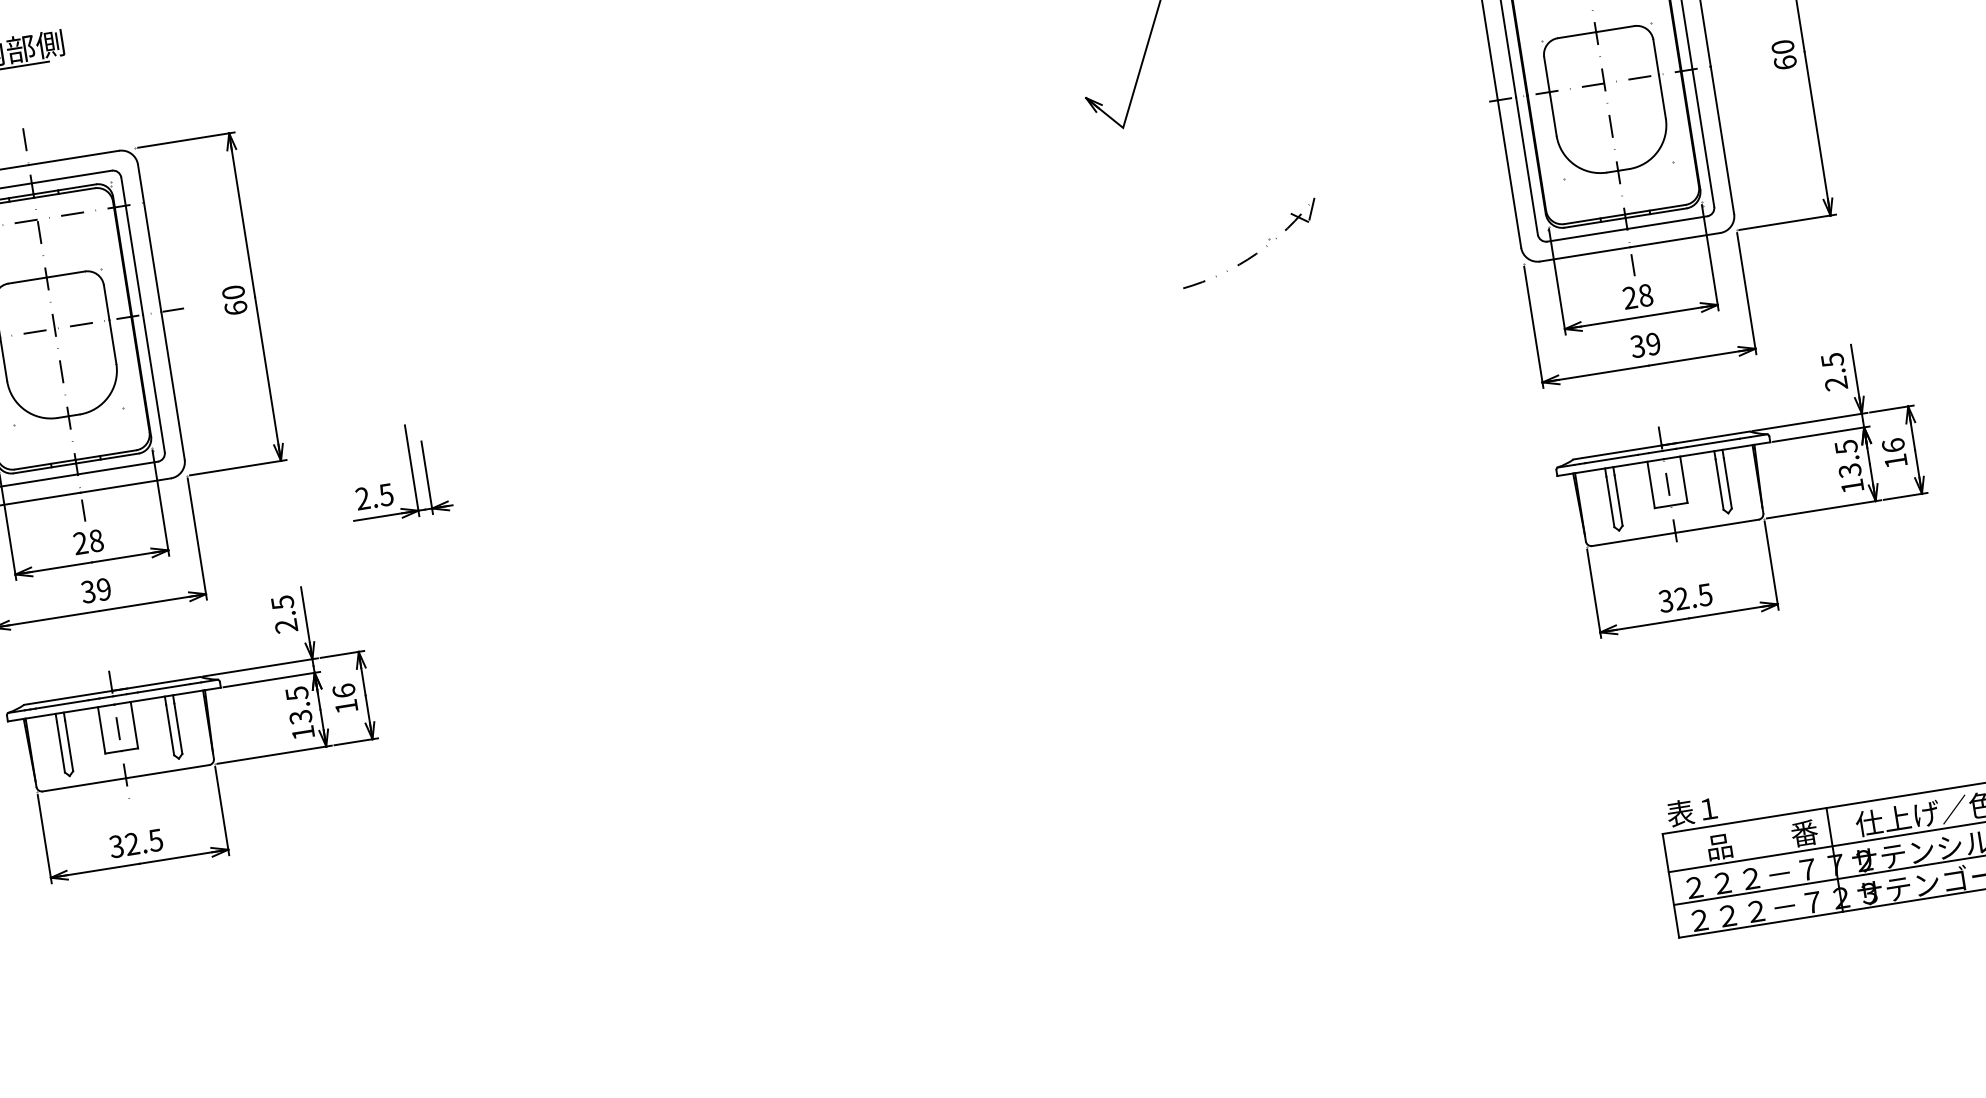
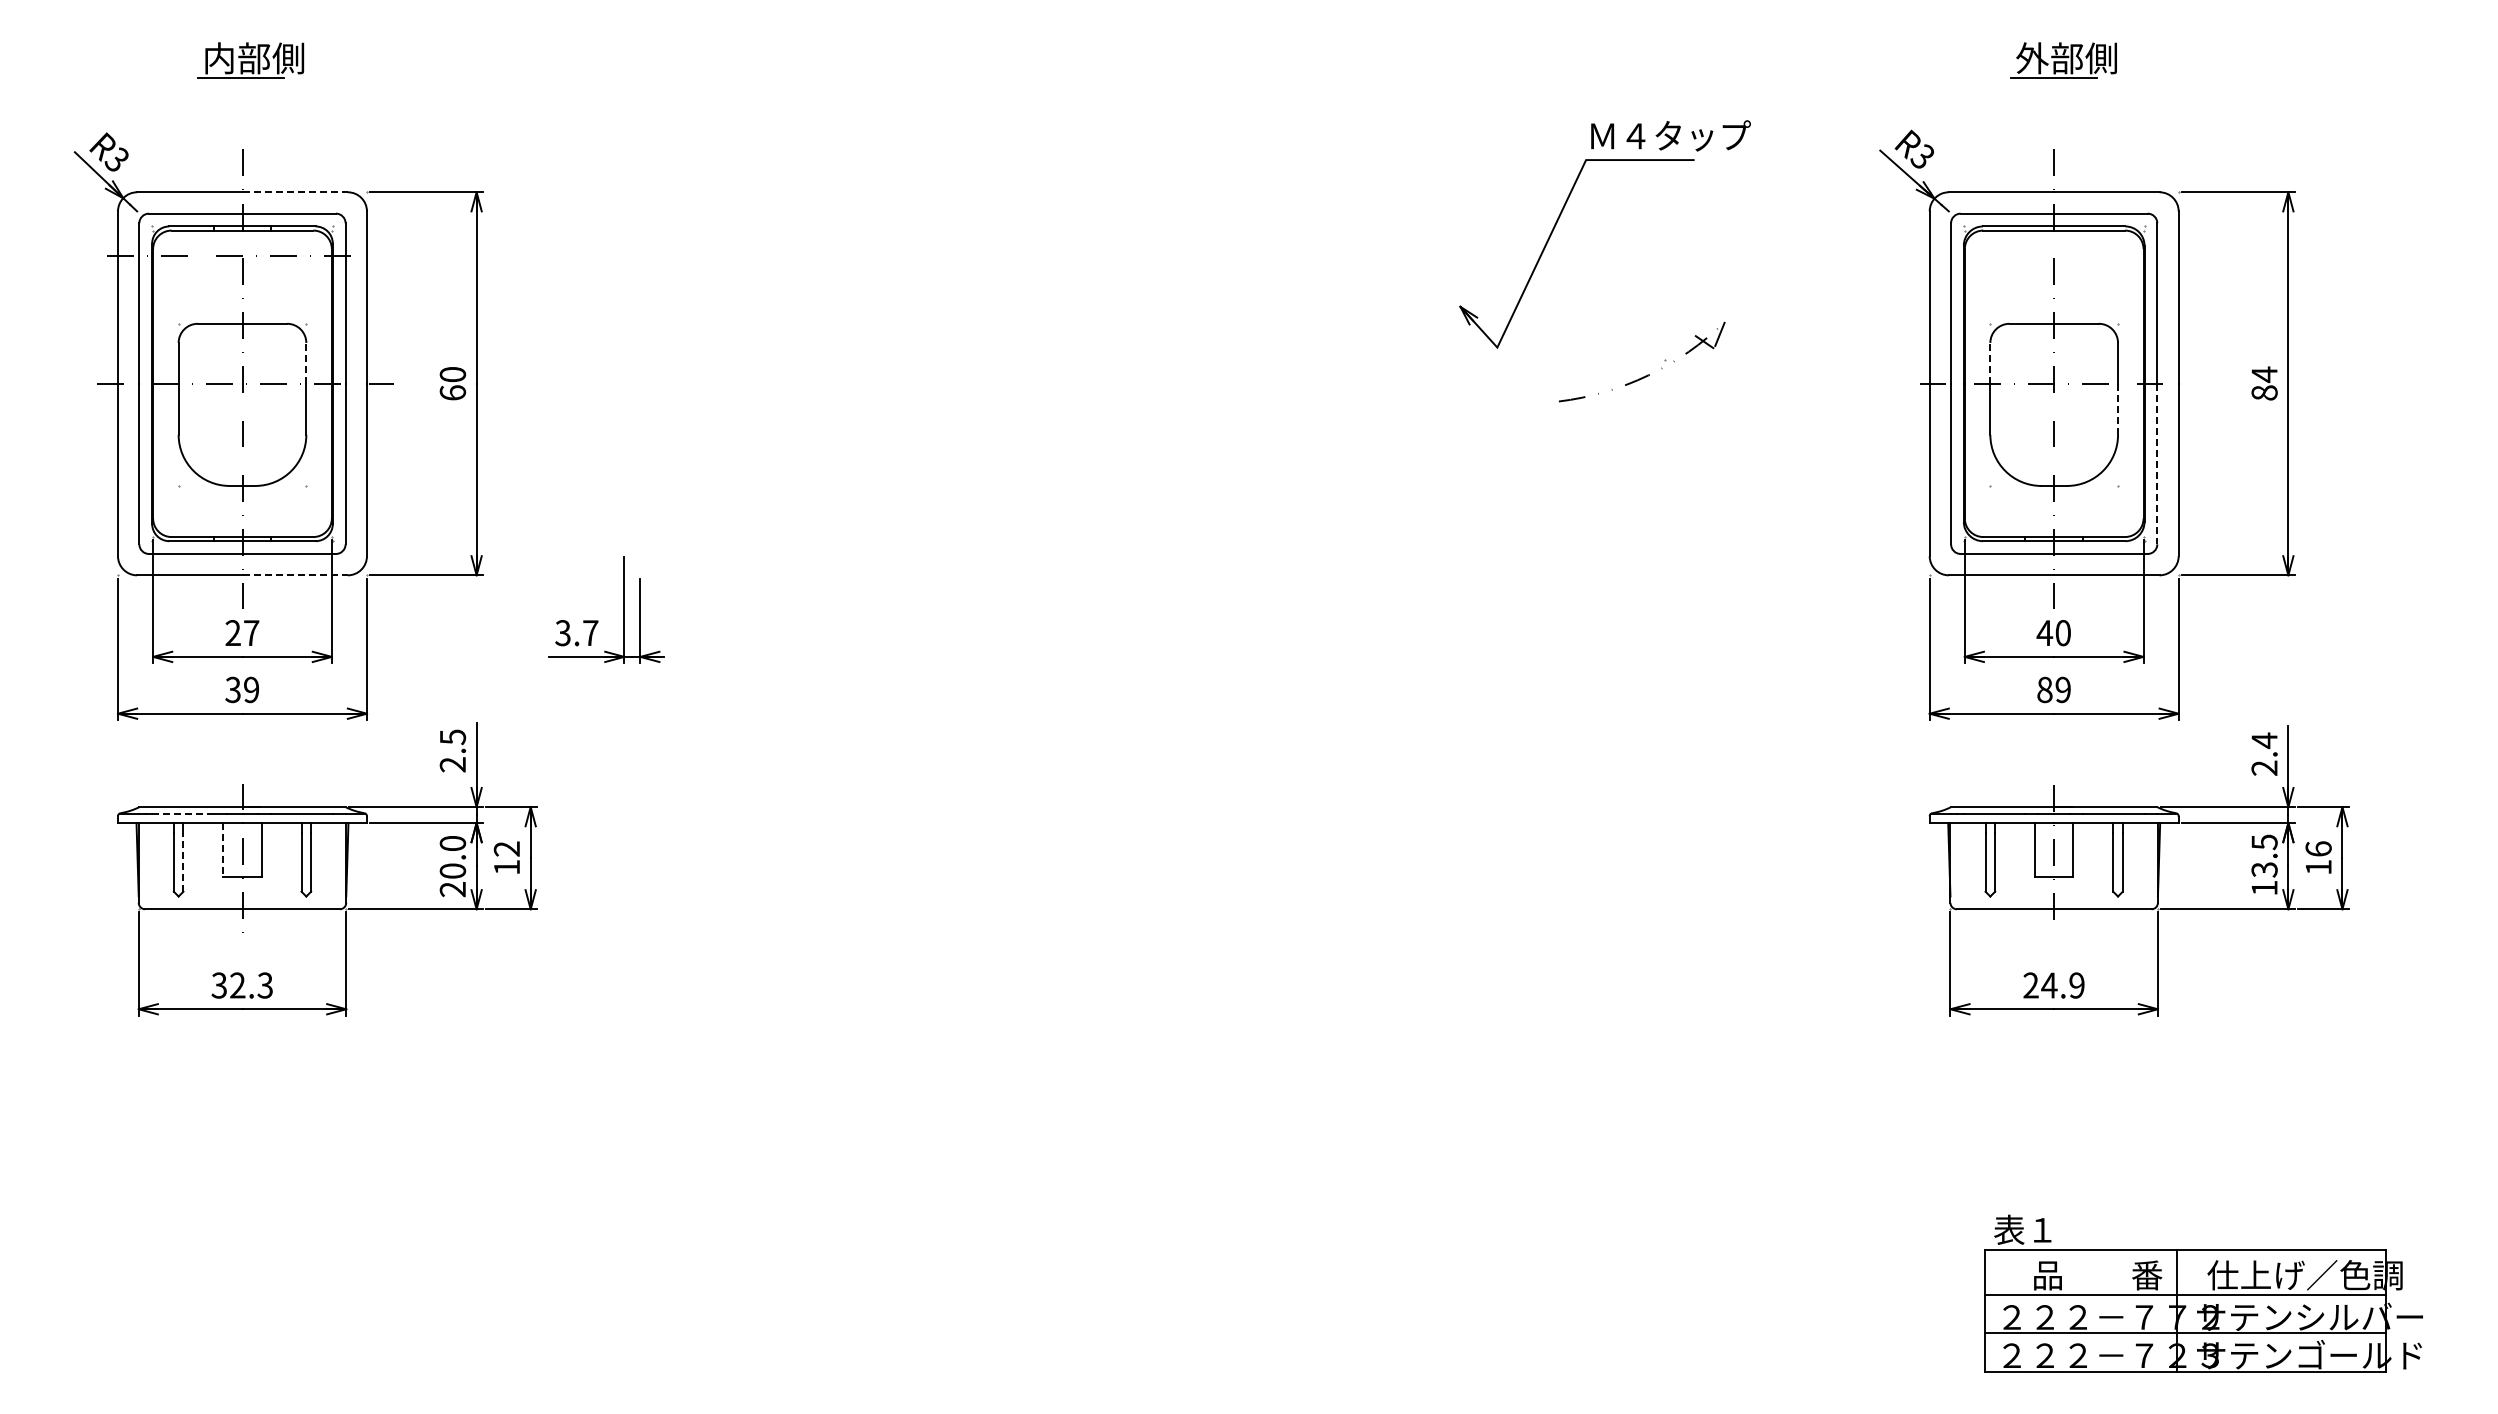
text: (1784, 54) -> (2264, 383), 60 -> 84
line: (1546, 73) -> (1990, 362), solid -> dashed
line: (1662, 96) -> (2118, 409), solid -> dashed
line: (1703, 138) -> (2157, 464), solid -> dashed
line: (74, 158) -> (295, 192), solid -> dashed
part: (1255, 253) -> (1647, 374), moved
text: (1637, 297) -> (2053, 633), 28 -> 40
line: (106, 301) -> (306, 362), solid -> dashed
text: (1637, 346) -> (2044, 689), 39 -> 89
text: (1832, 360) -> (2264, 740), 2.5 -> 2.4
line: (126, 485) -> (295, 575), solid -> dashed
text: (374, 497) -> (576, 633), 2.5 -> 3.7
text: (96, 541) -> (251, 633), 28 -> 27
text: (1685, 598) -> (2053, 985), 32.5 -> 24.9
text: (343, 690) -> (506, 848), 16 -> 12
line: (61, 704) -> (182, 813), solid -> dashed
text: (299, 713) -> (452, 866), 13.5 -> 20.0
line: (101, 730) -> (223, 850), solid -> dashed
line: (69, 746) -> (183, 862), solid -> dashed
text: (156, 840) -> (265, 985), 32.5 -> 32.3

